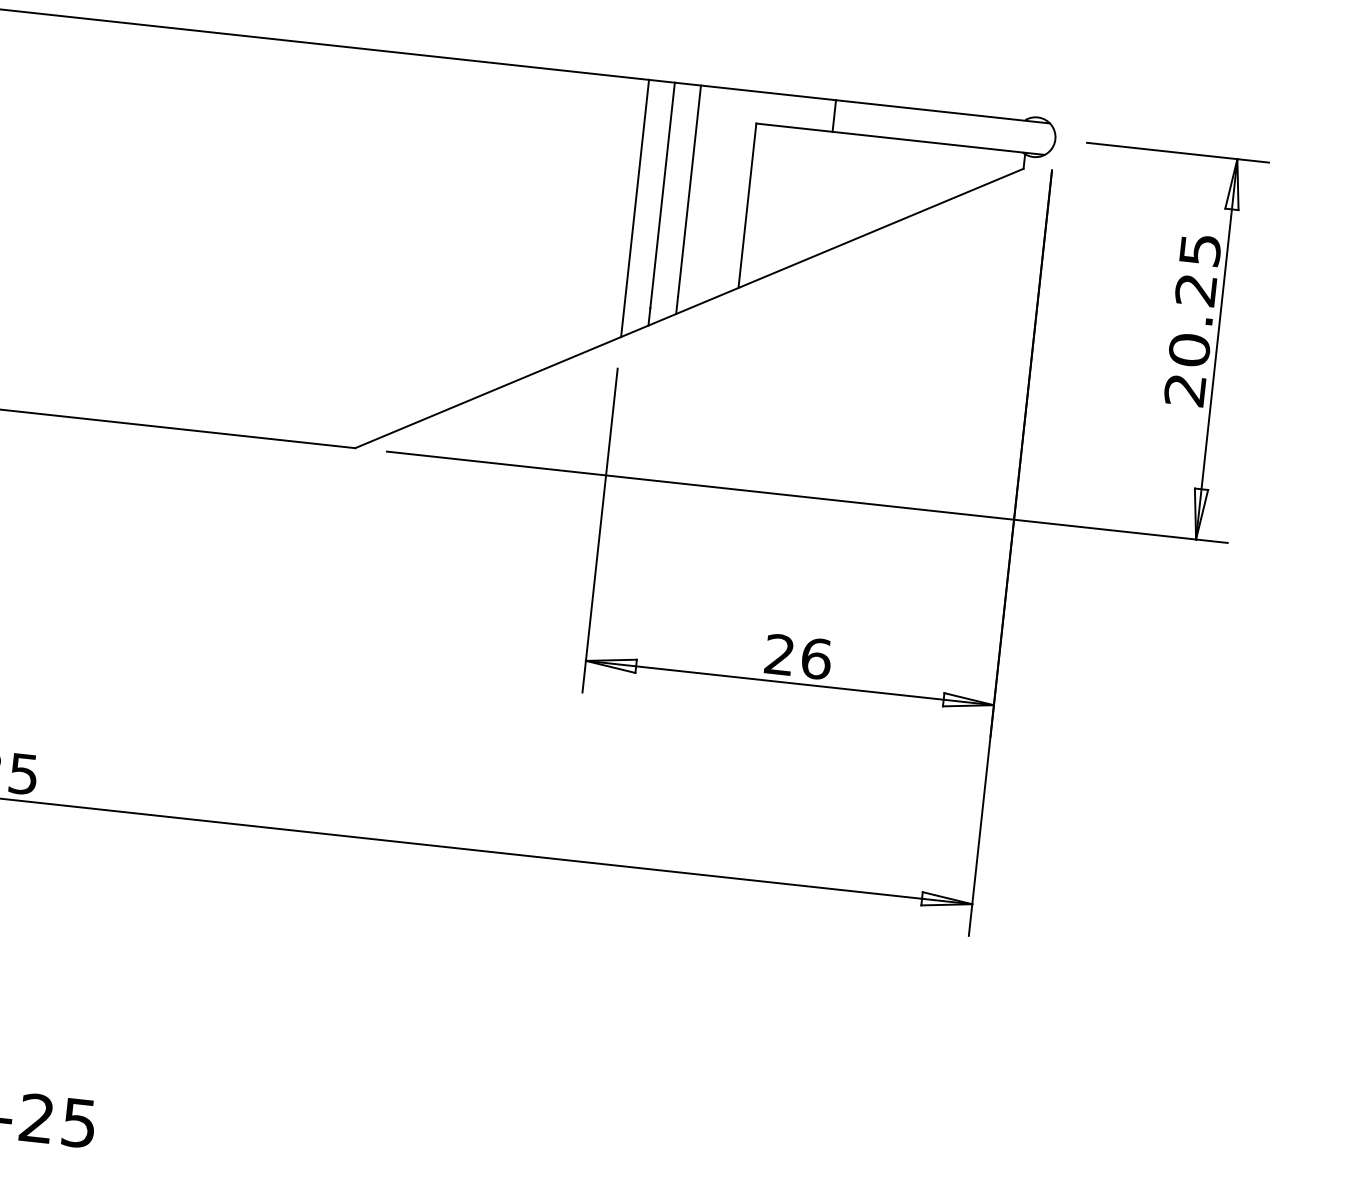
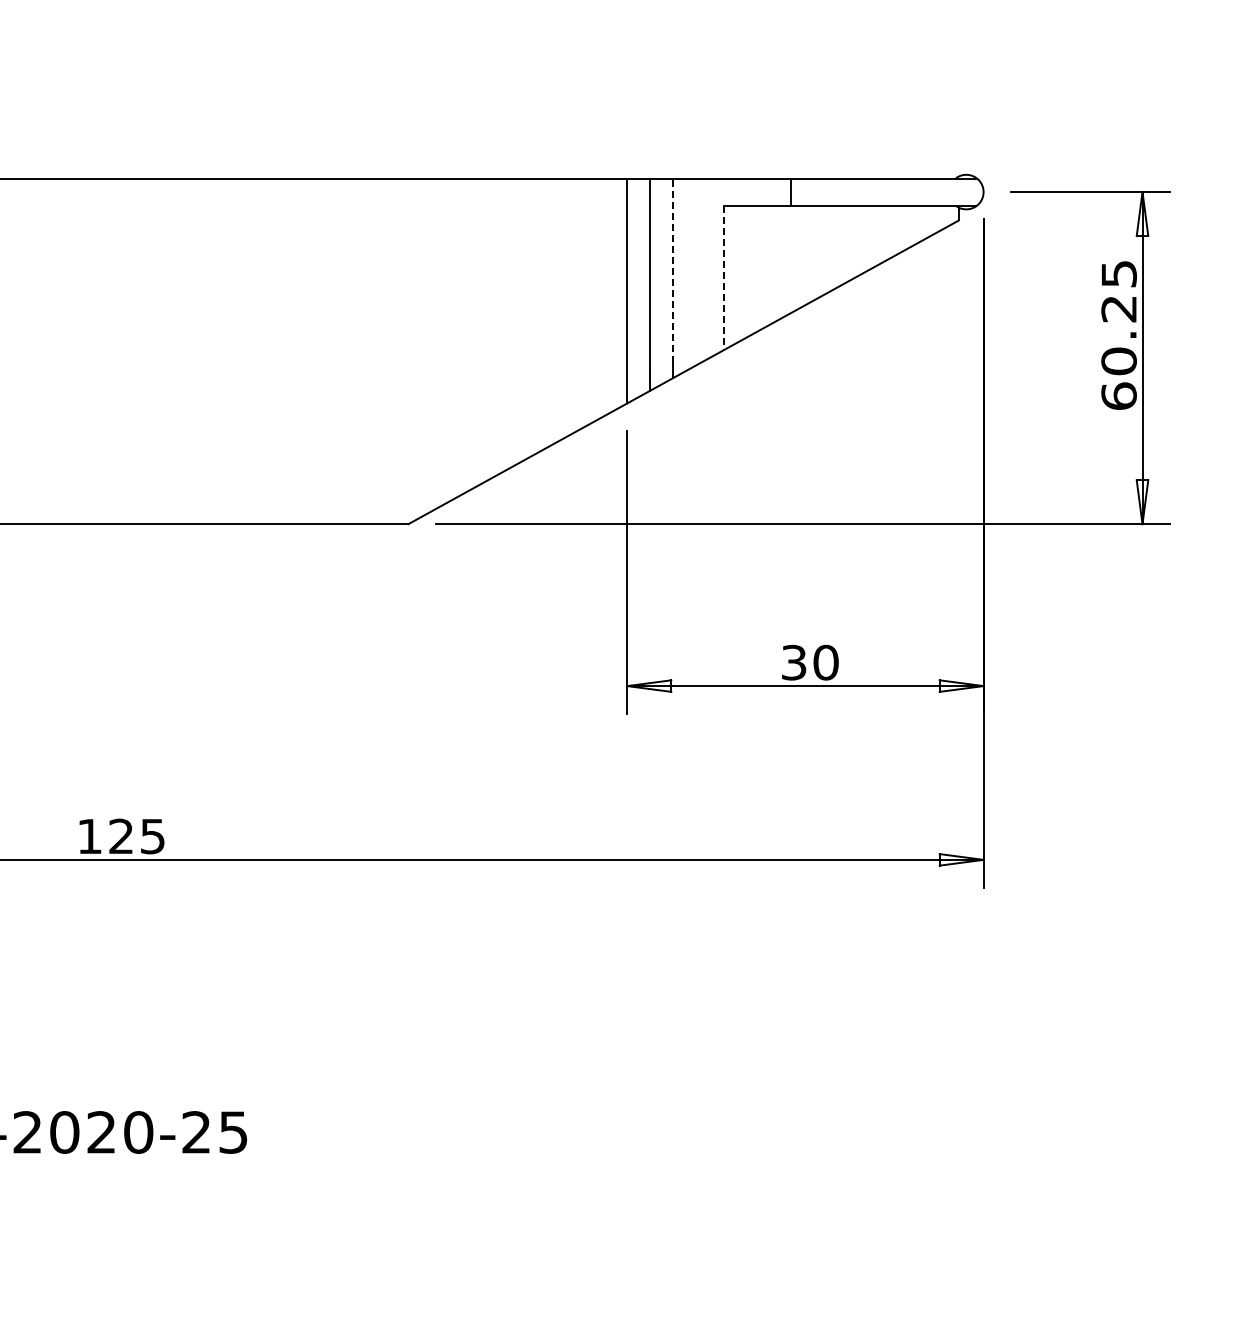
line: (689, 190) -> (672, 270), solid -> dashed
line: (747, 206) -> (724, 278), solid -> dashed
text: (1184, 389) -> (1118, 395), 20.25 -> 60.25
text: (798, 656) -> (810, 662), 26 -> 30

